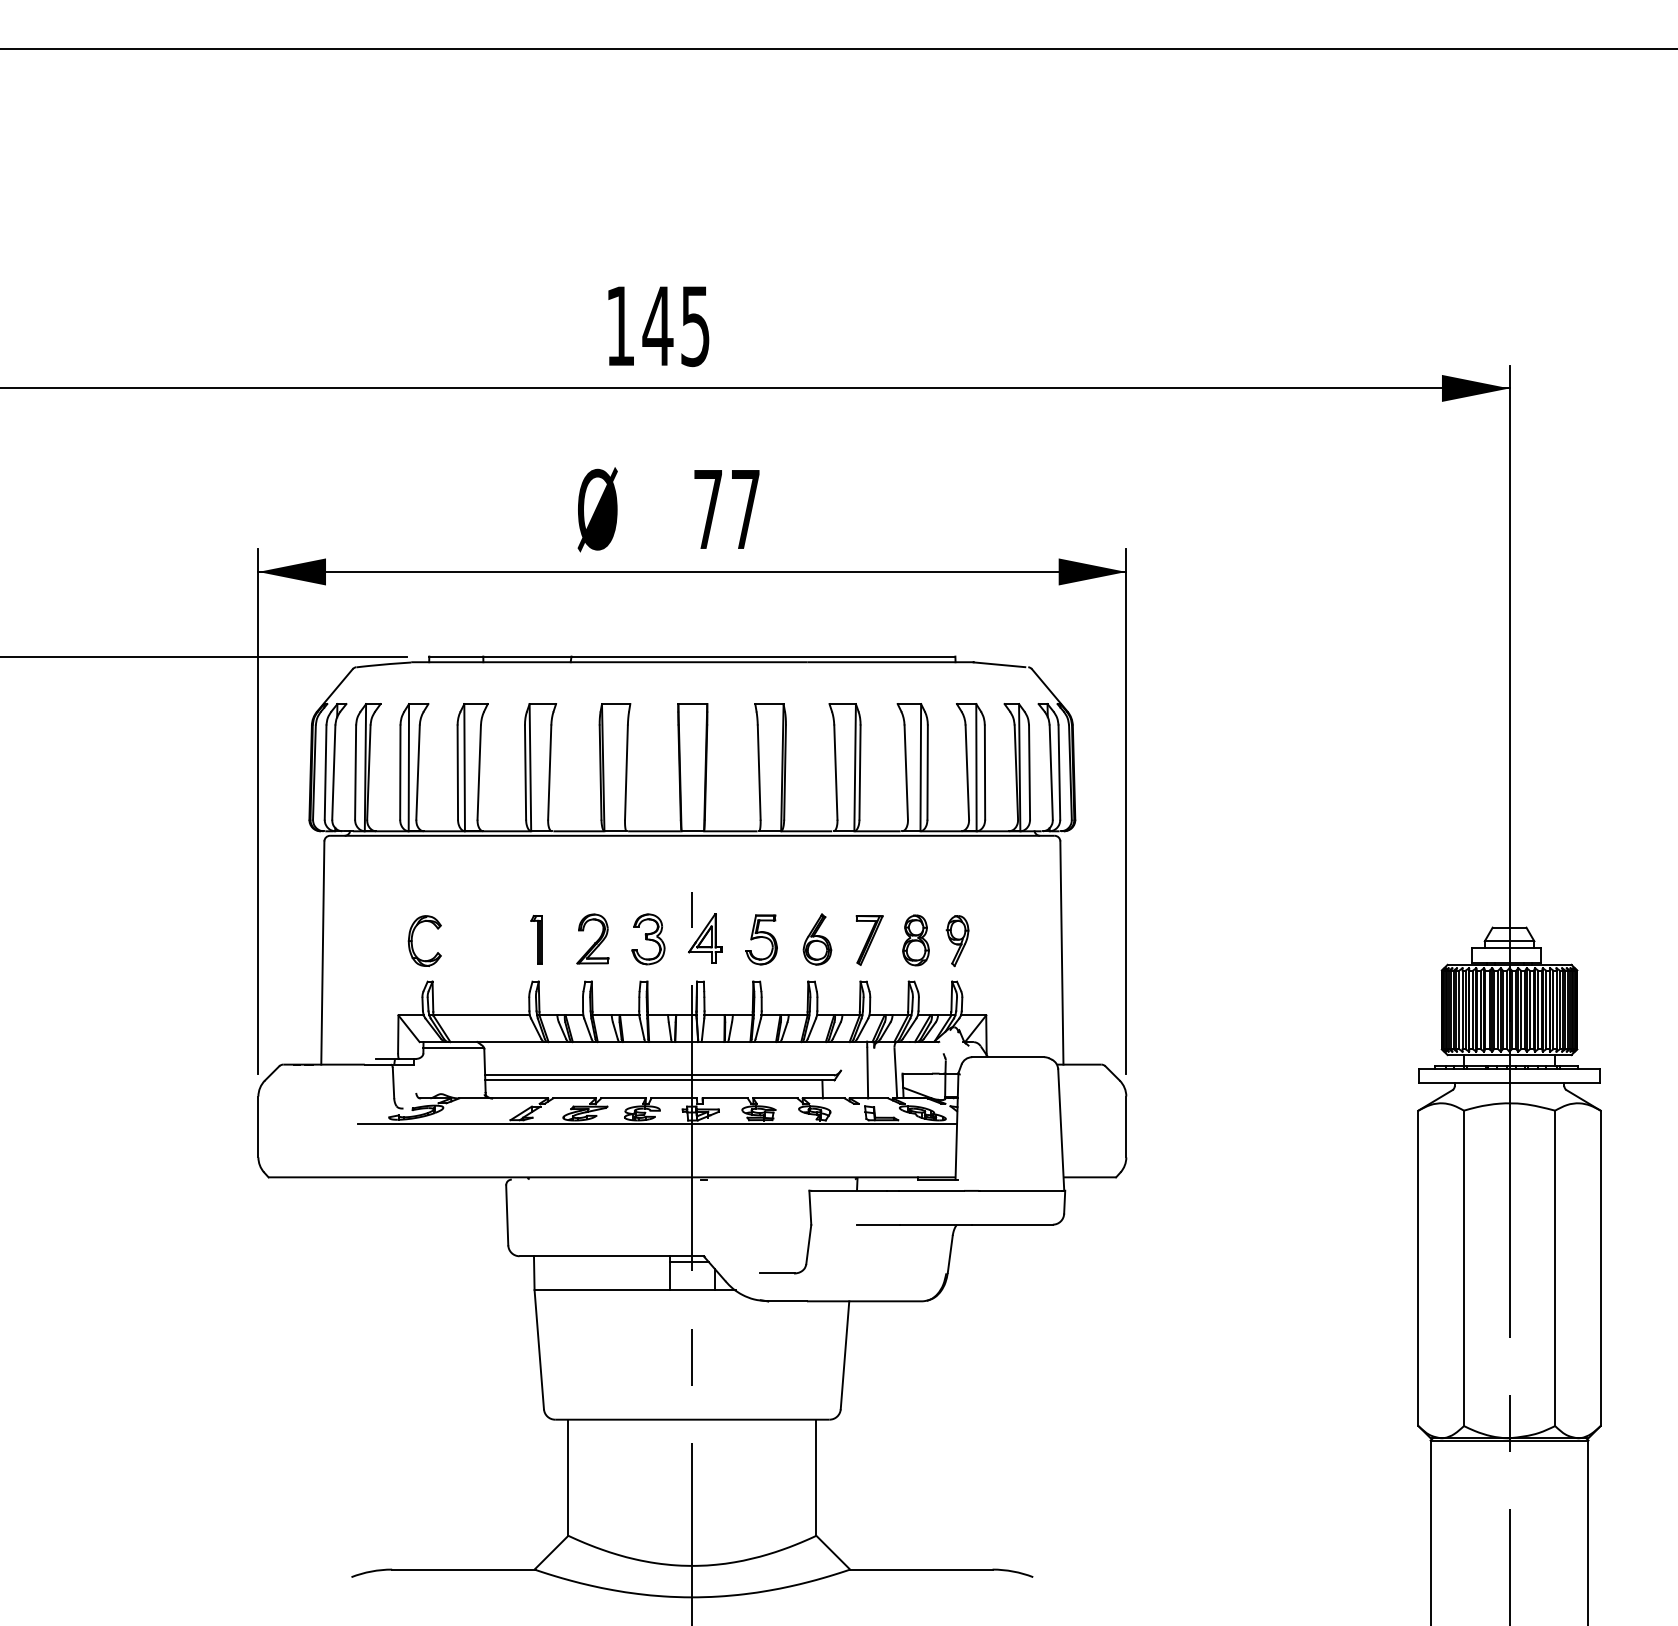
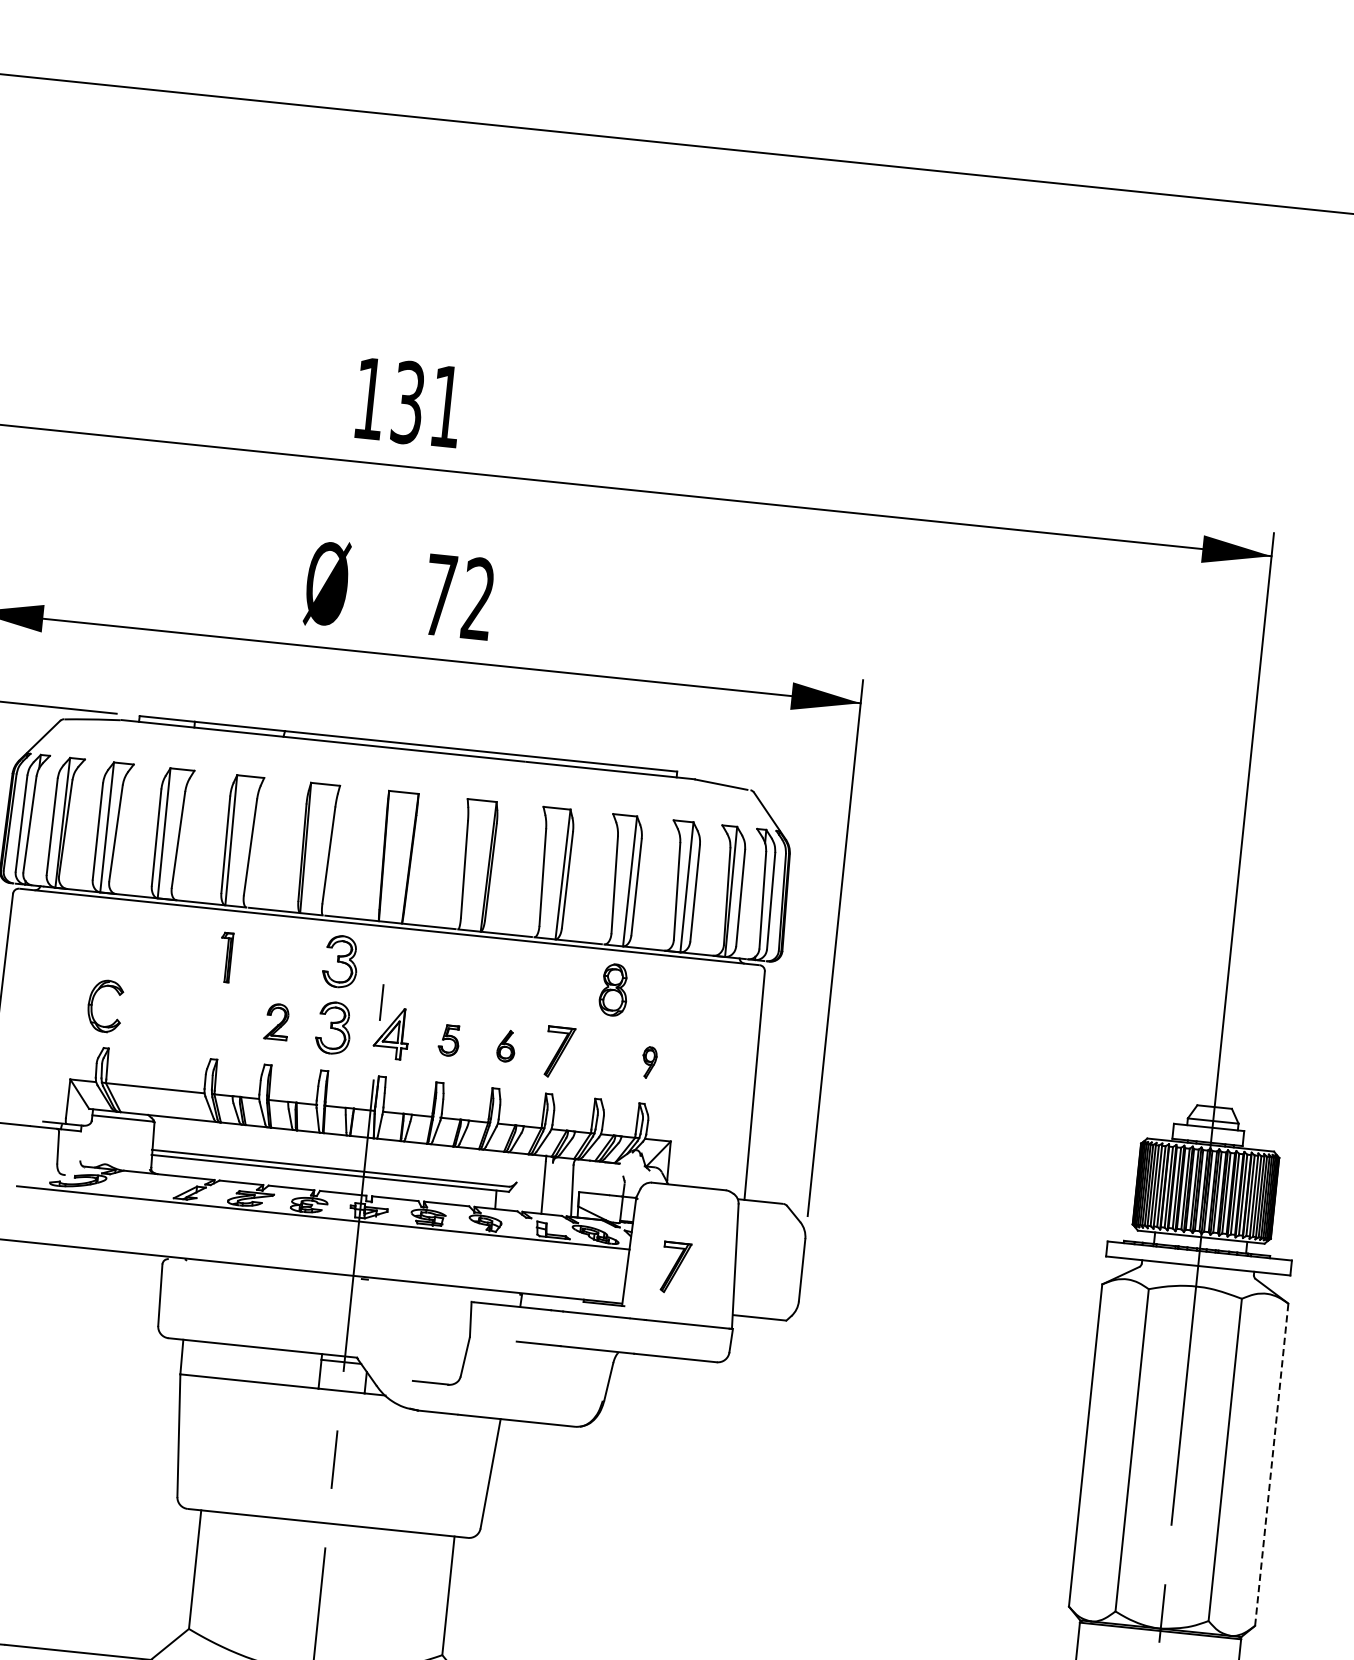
text: (675, 326) -> (426, 404), 145 -> 131
text: (745, 508) -> (478, 598), 77 -> 72
part: (648, 874) -> (340, 961), added
part: (592, 938) -> (276, 1021), size x0.7
part: (536, 939) -> (225, 957), moved
part: (761, 939) -> (449, 1040), size x0.6
part: (817, 939) -> (506, 1046), size x0.6
part: (915, 940) -> (613, 990), moved
part: (957, 941) -> (649, 1062), size x0.6
part: (1003, 1137) -> (675, 1268), added
line: (1600, 1268) -> (1271, 1464), solid -> dashed

